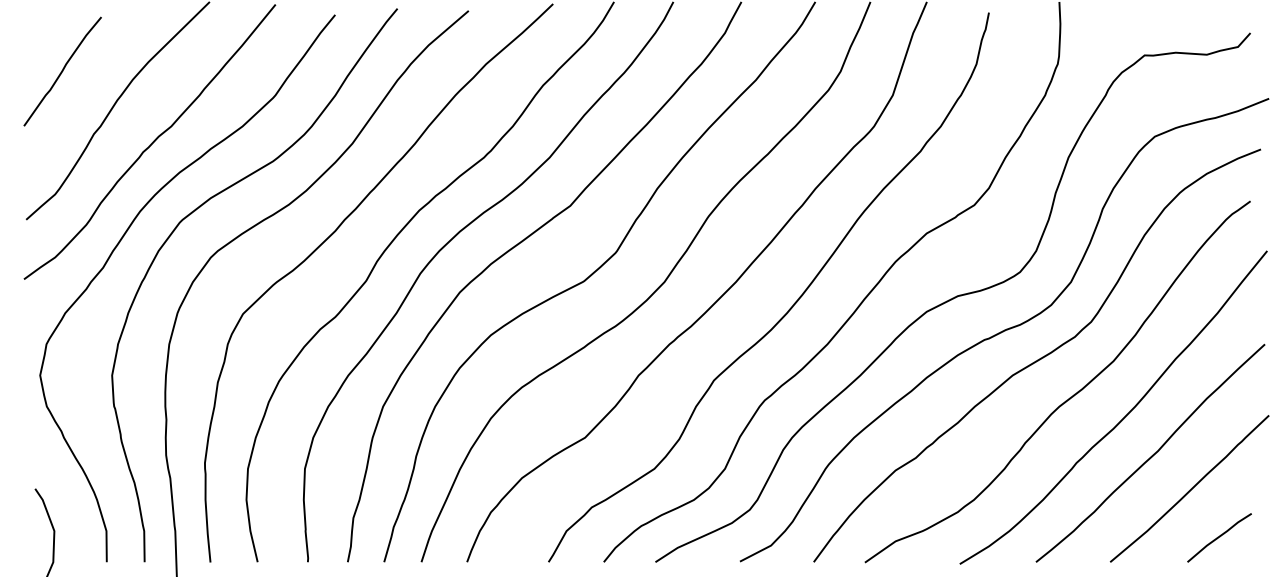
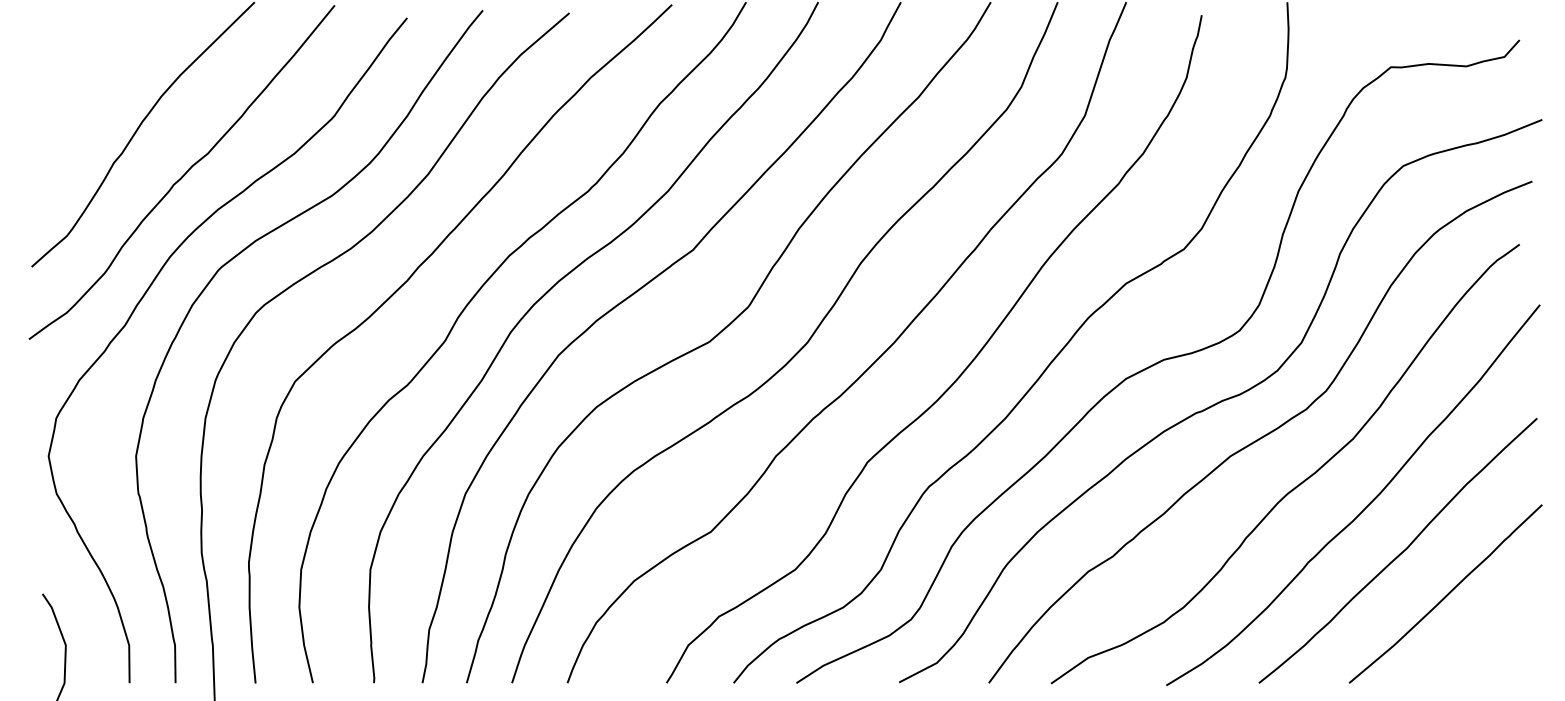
curve: (62, 71) -> (75, 86), removed
line: (1219, 537) -> (1481, 653), removed

